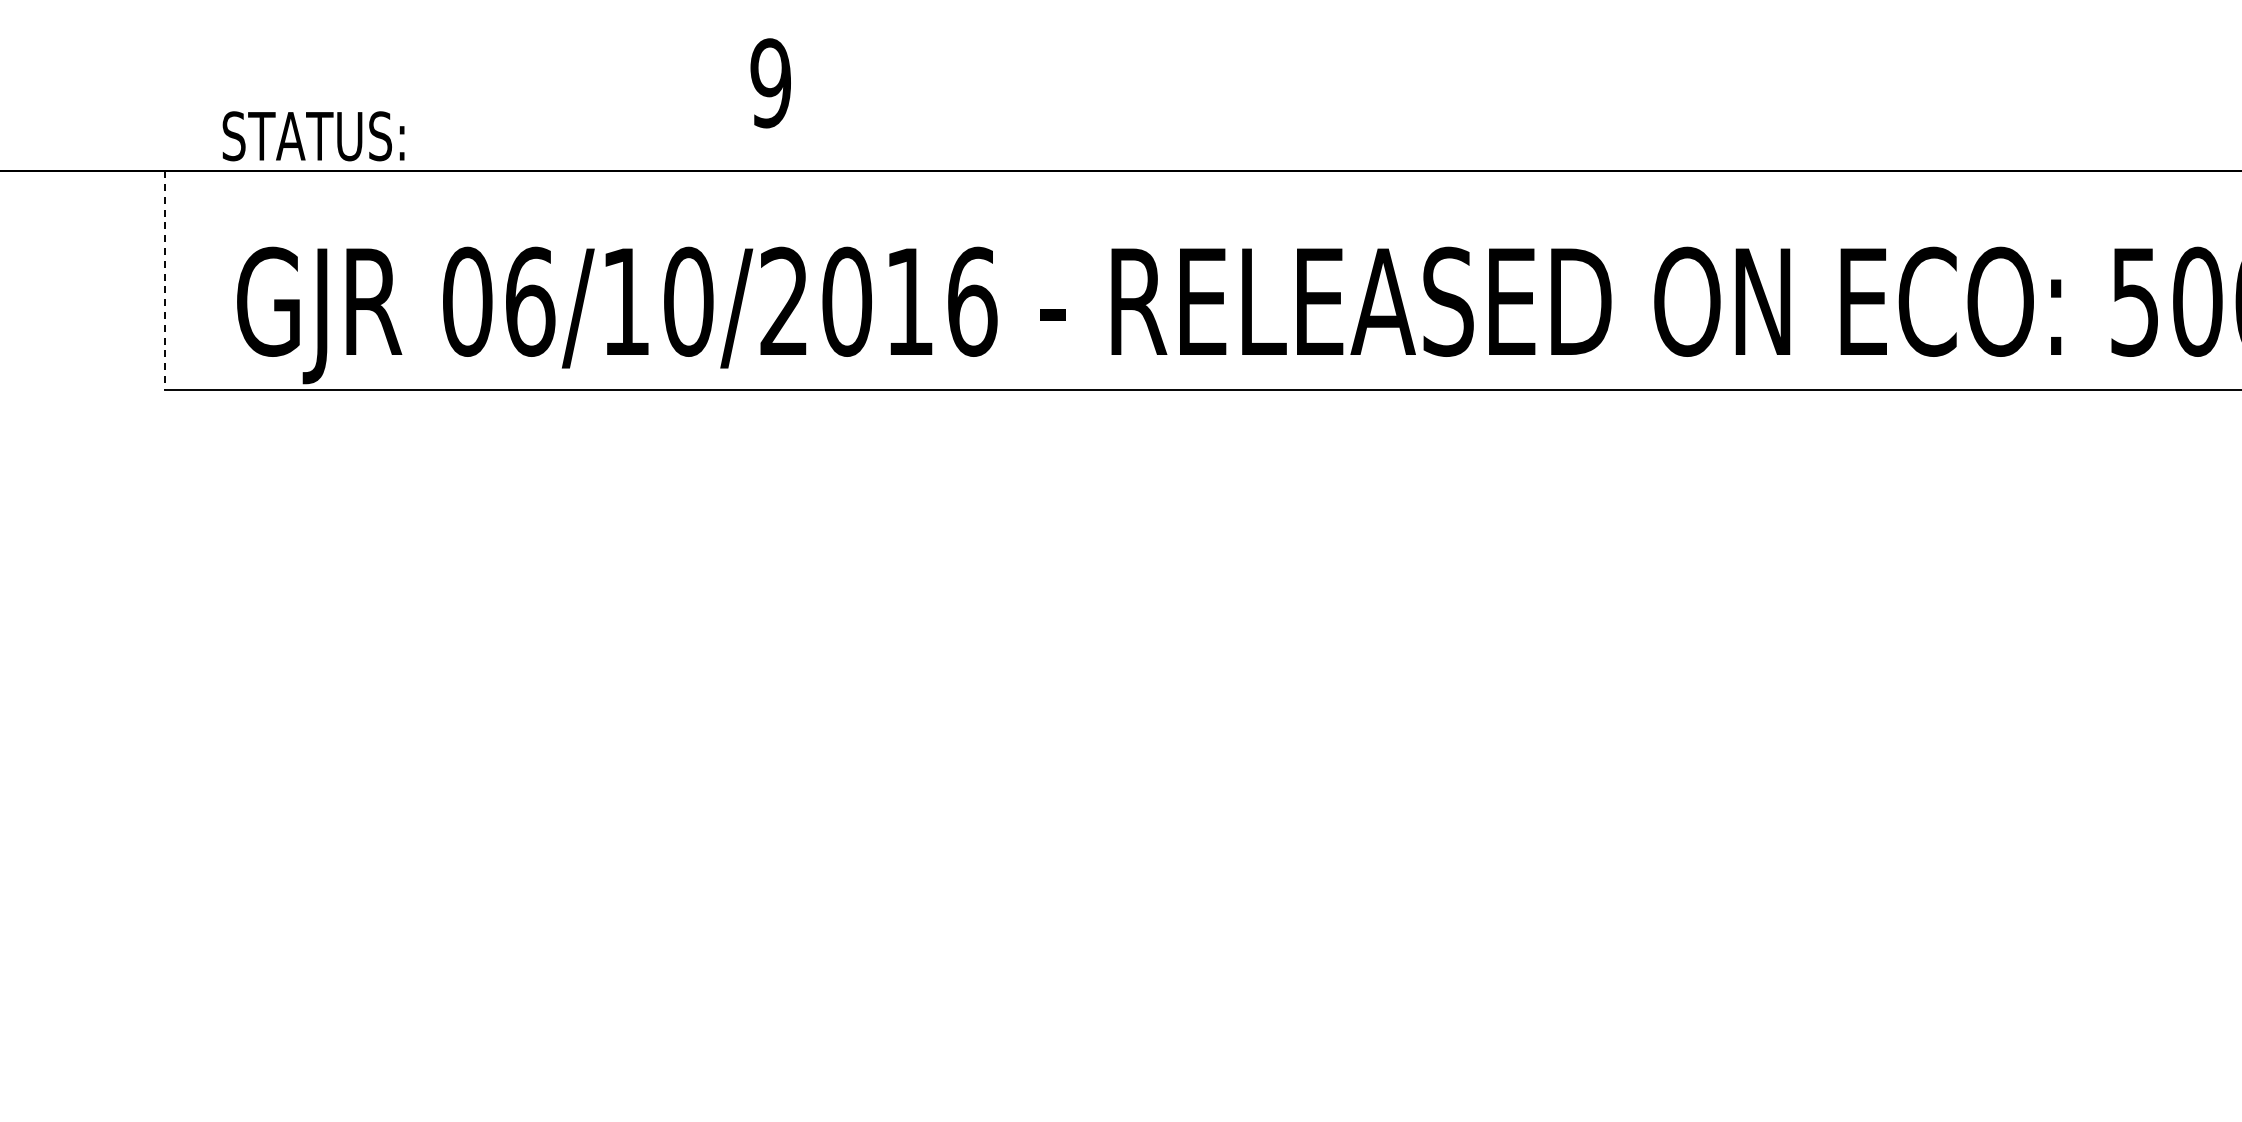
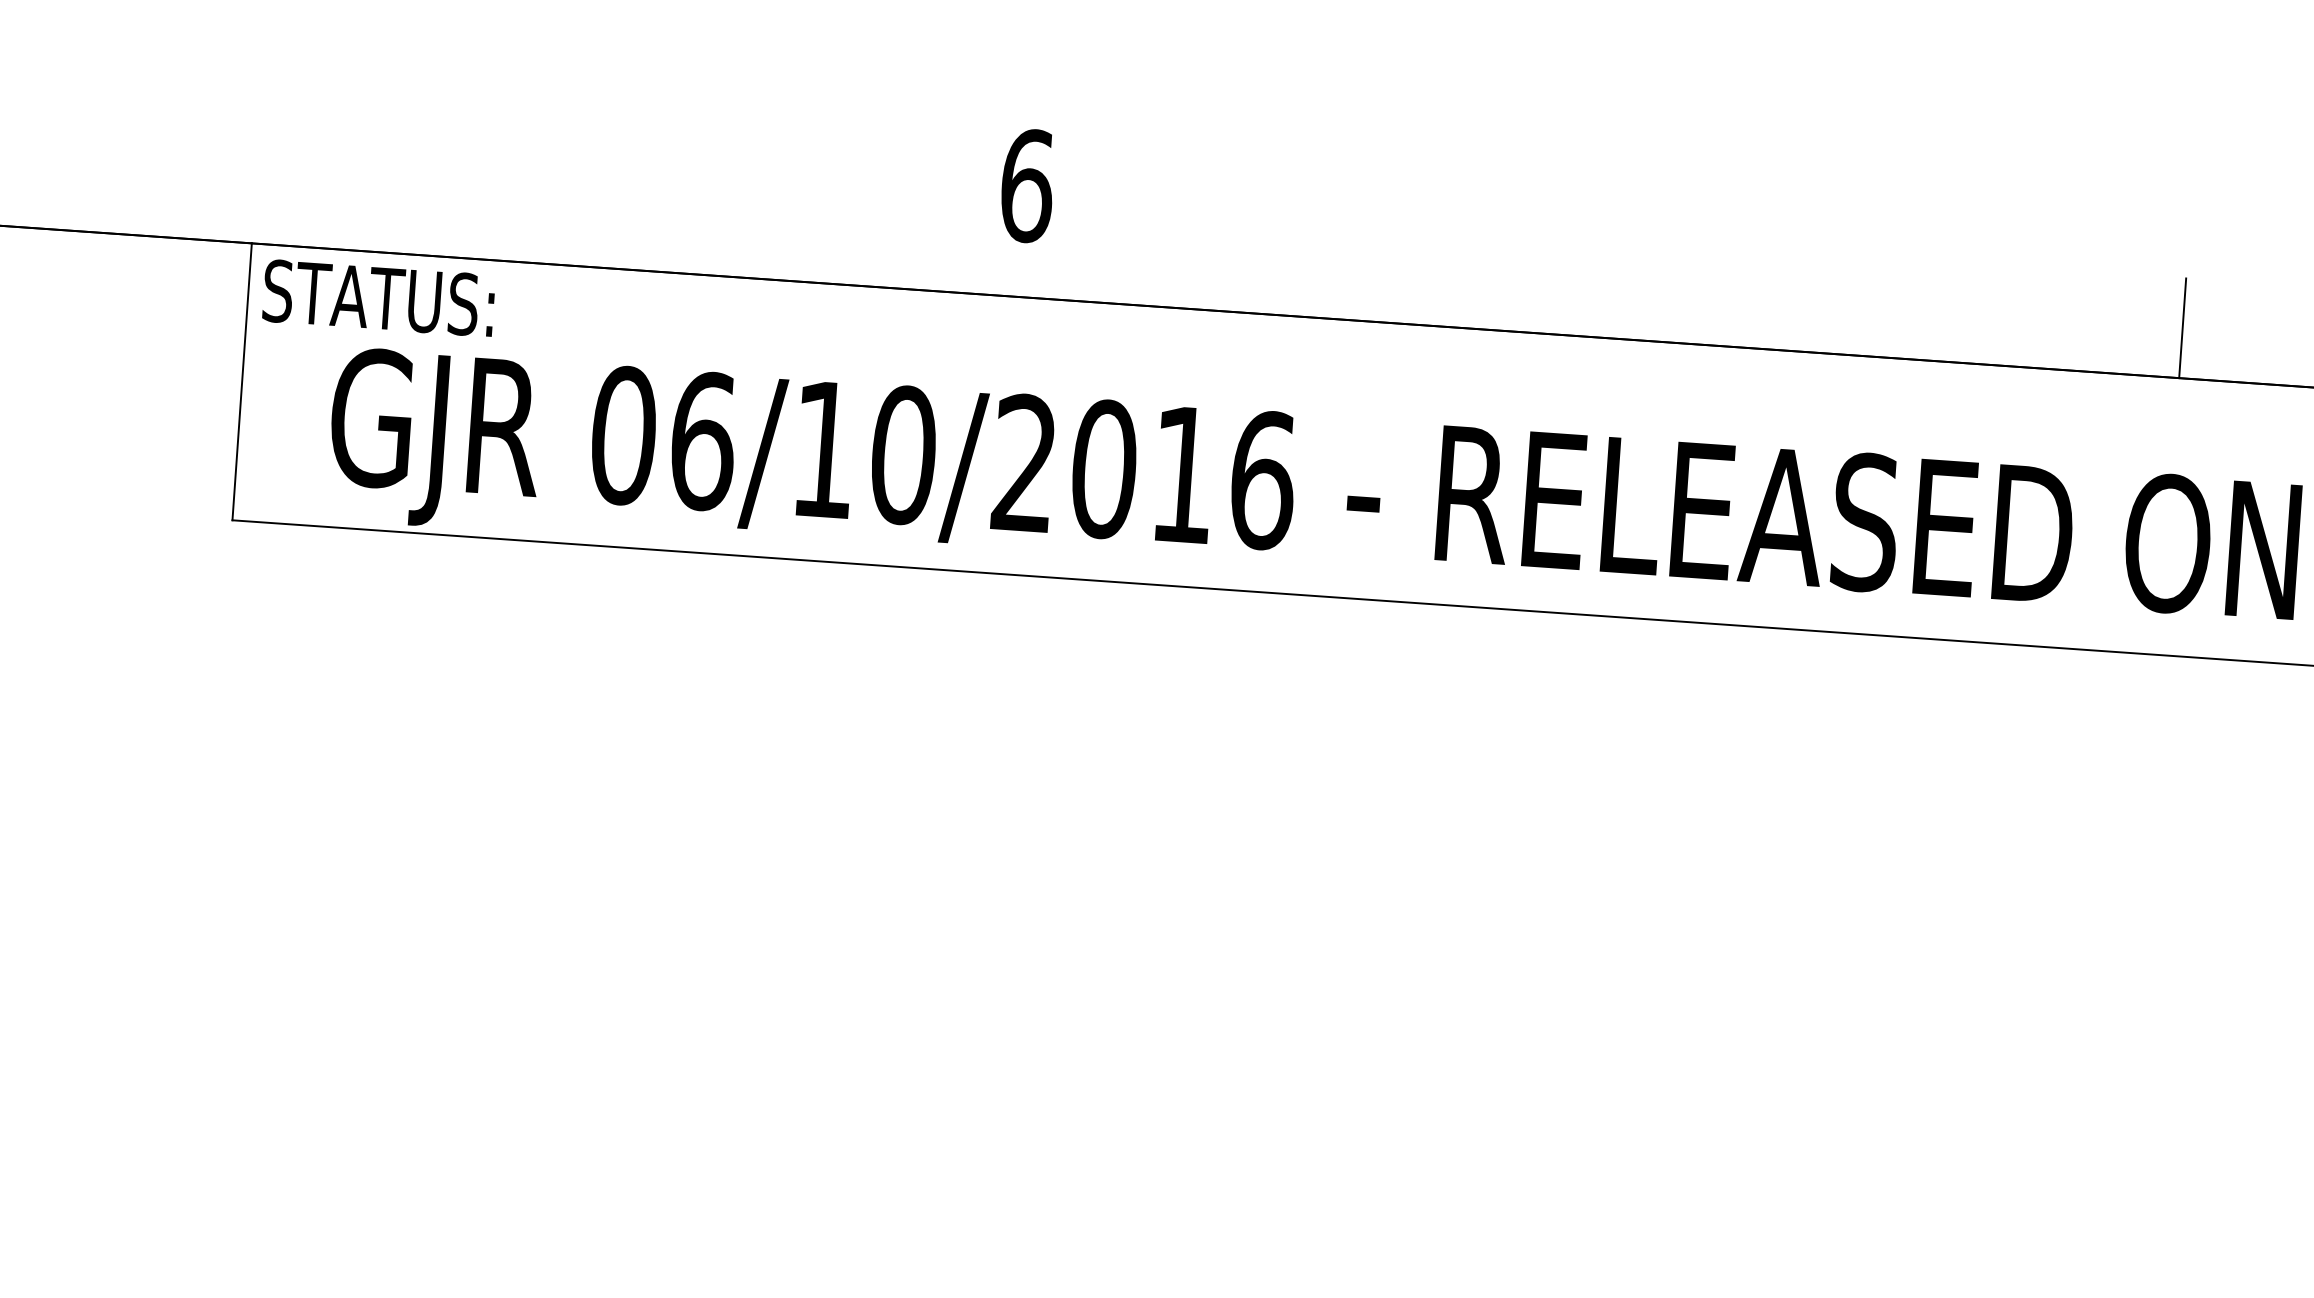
text: (770, 83) -> (1026, 186), 9 -> 6
line: (1687, 131) -> (2183, 328), added
text: (313, 136) -> (378, 298), moved
line: (164, 280) -> (241, 381), dashed -> solid

